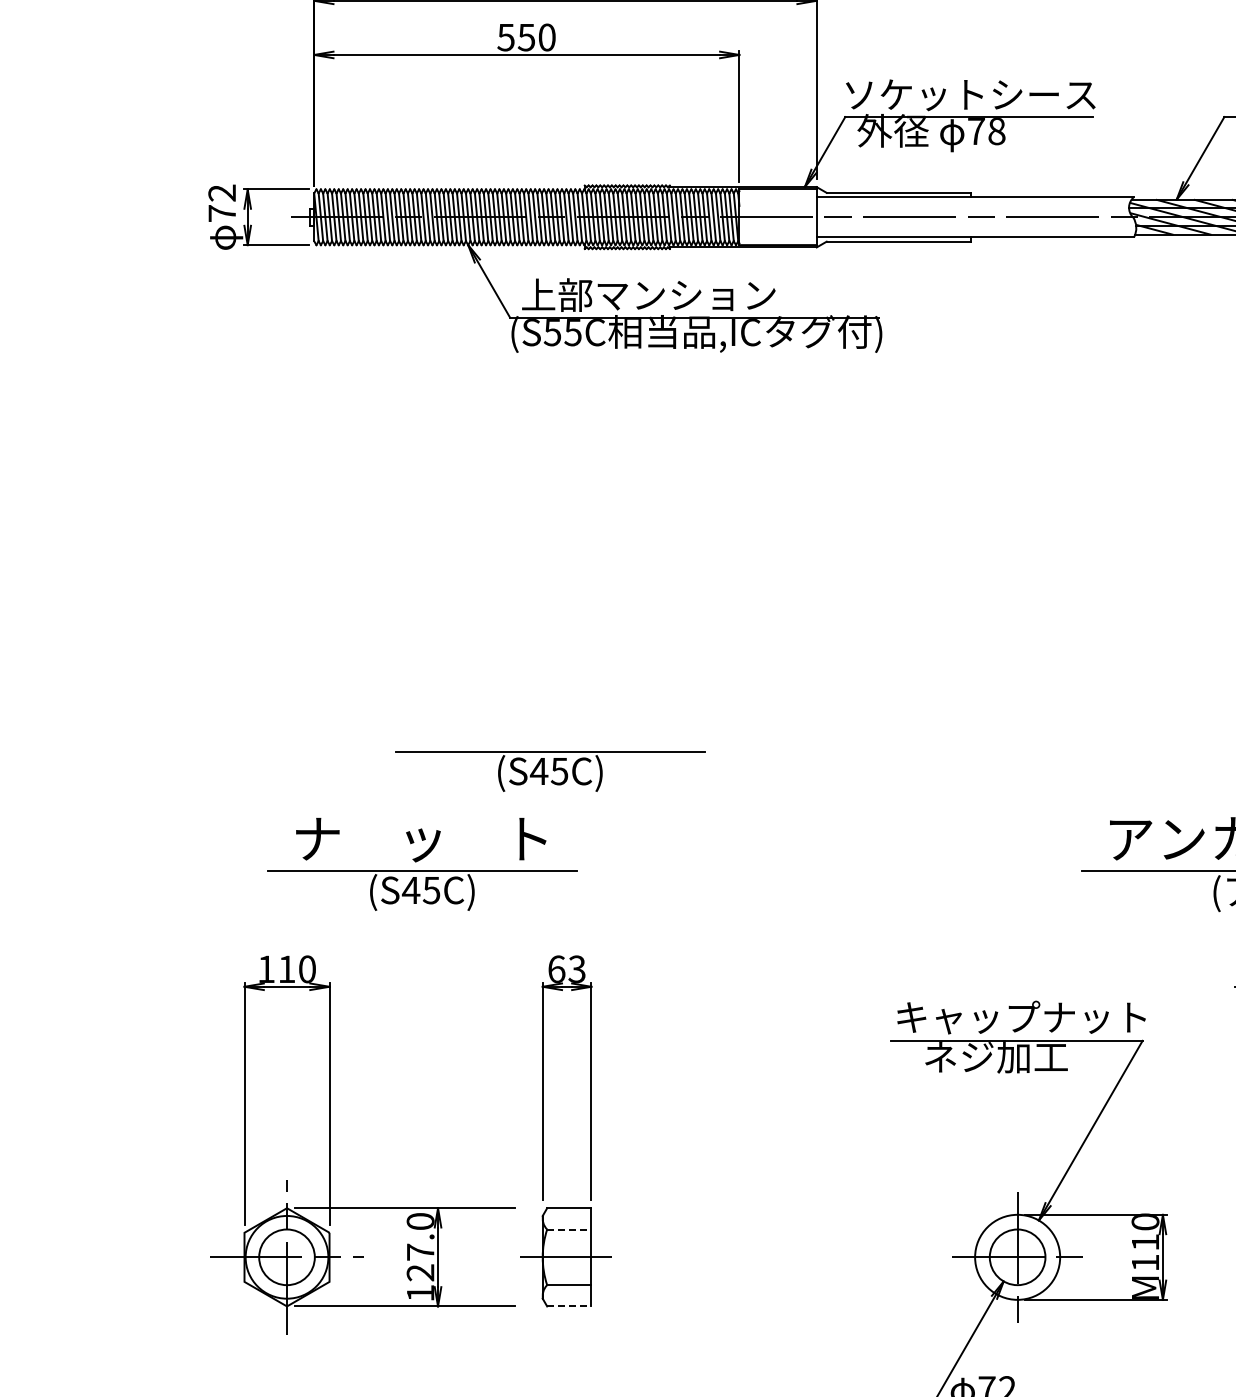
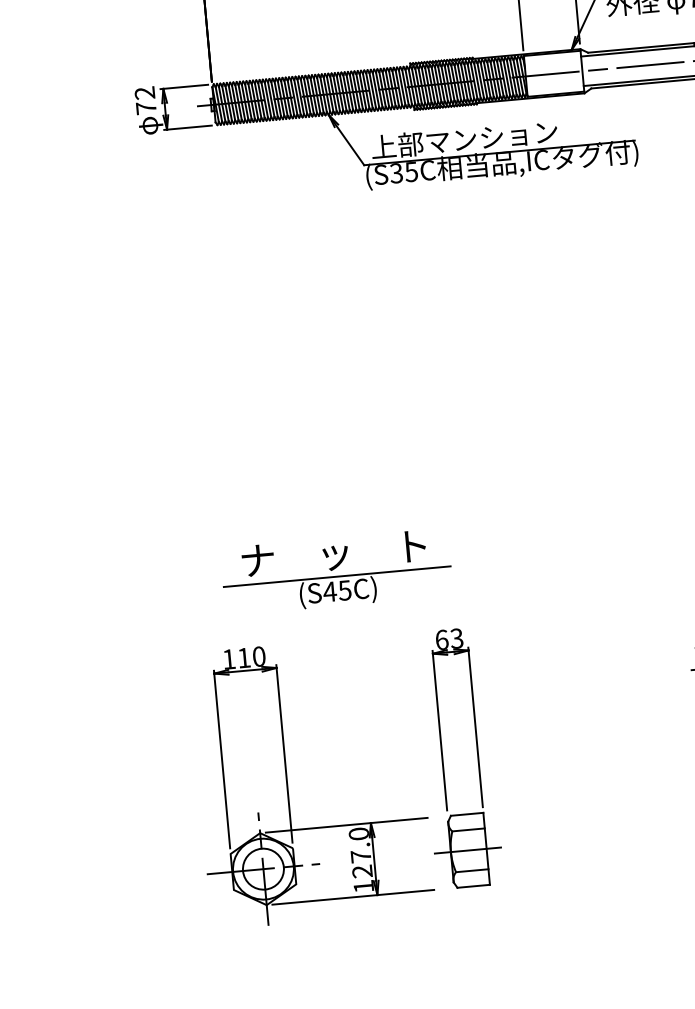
text: (552, 332) -> (396, 173), (S55C -> (S35C
part: (550, 771) -> (424, 495), removed
line: (569, 1229) -> (468, 829), dashed -> solid
line: (569, 1306) -> (473, 886), dashed -> solid

